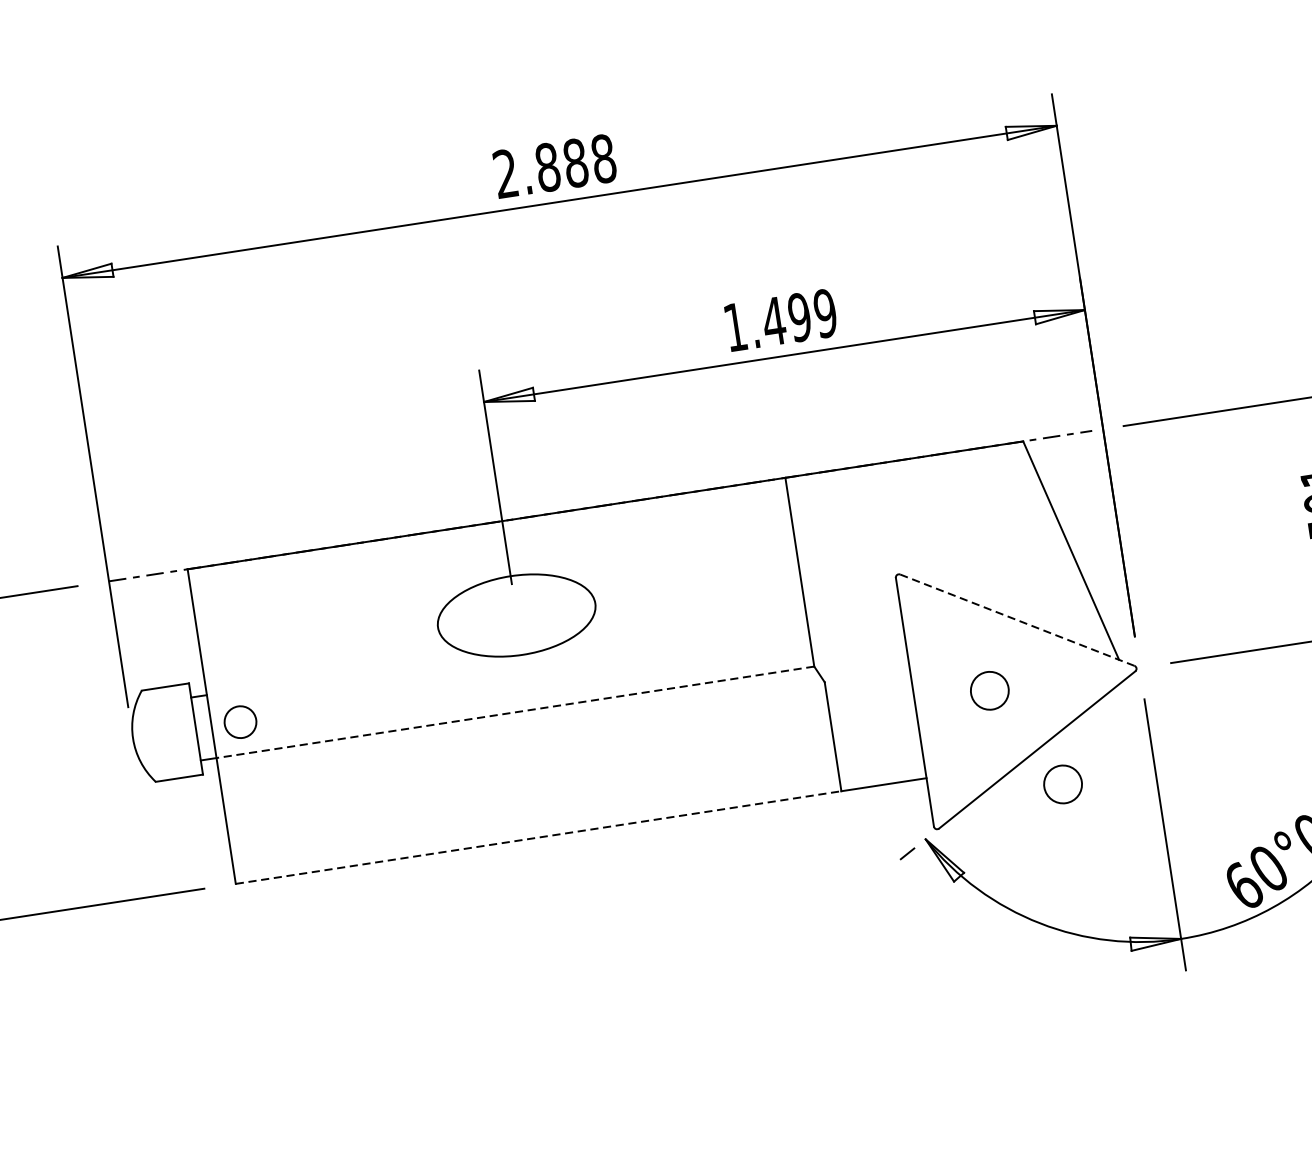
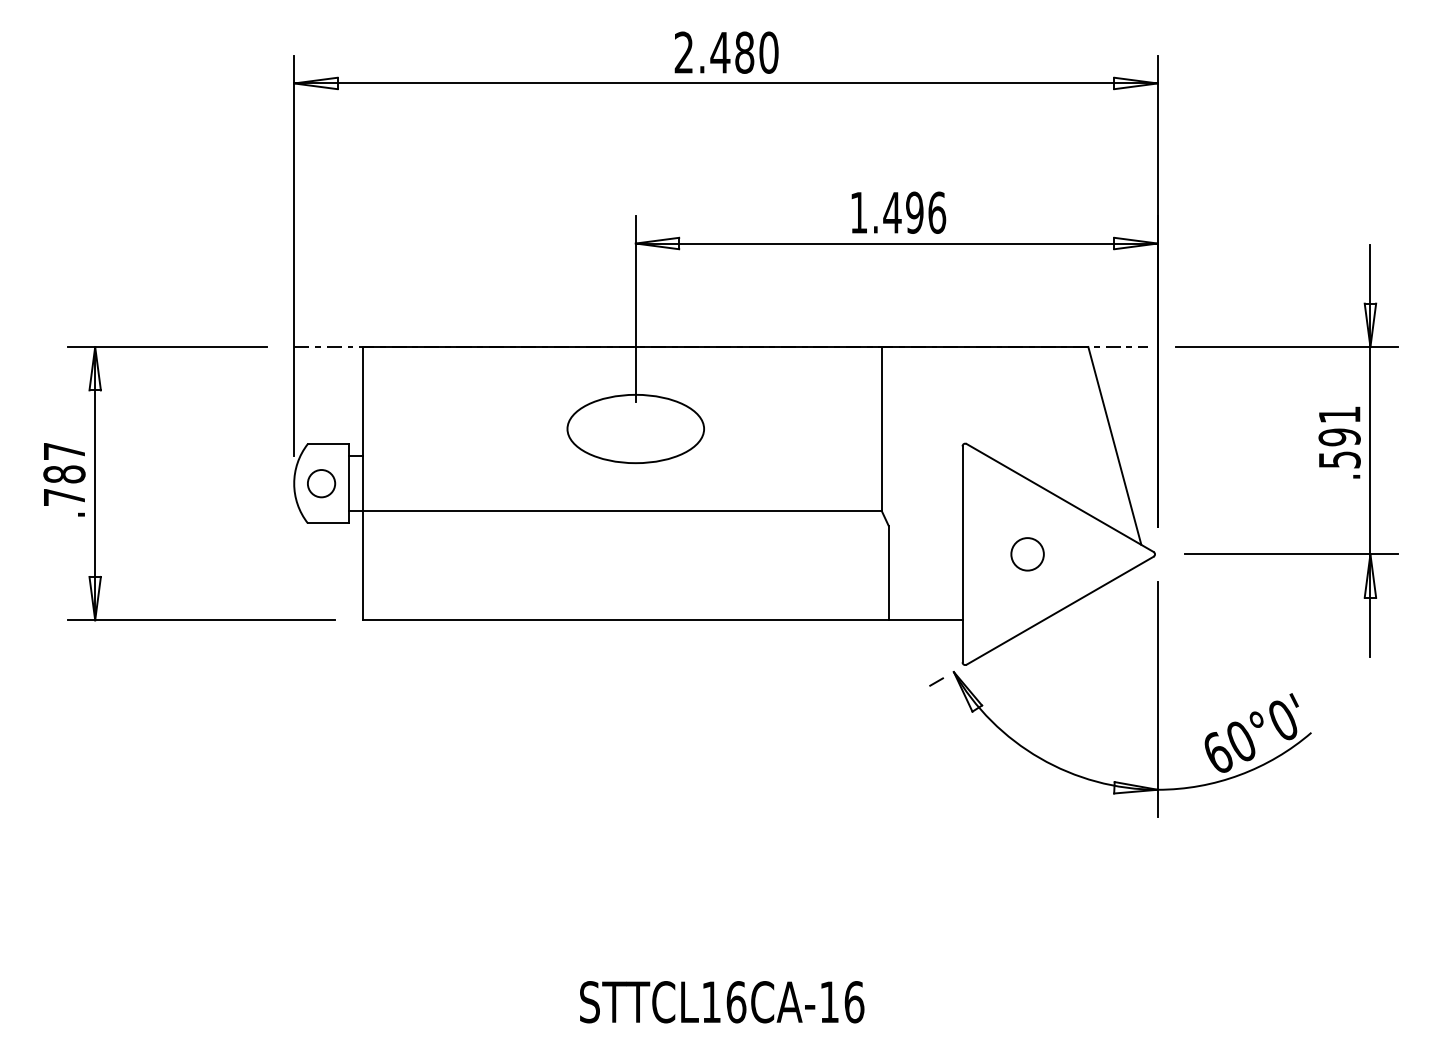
text: (575, 162) -> (744, 52), 2.888 -> 2.480
text: (825, 313) -> (937, 212), 1.499 -> 1.496
line: (1017, 620) -> (1060, 498), dashed -> solid
line: (515, 712) -> (622, 511), dashed -> solid
circle: (240, 722) -> (321, 483), moved
circle: (1062, 784) -> (1077, 643), removed
line: (539, 837) -> (626, 620), dashed -> solid

